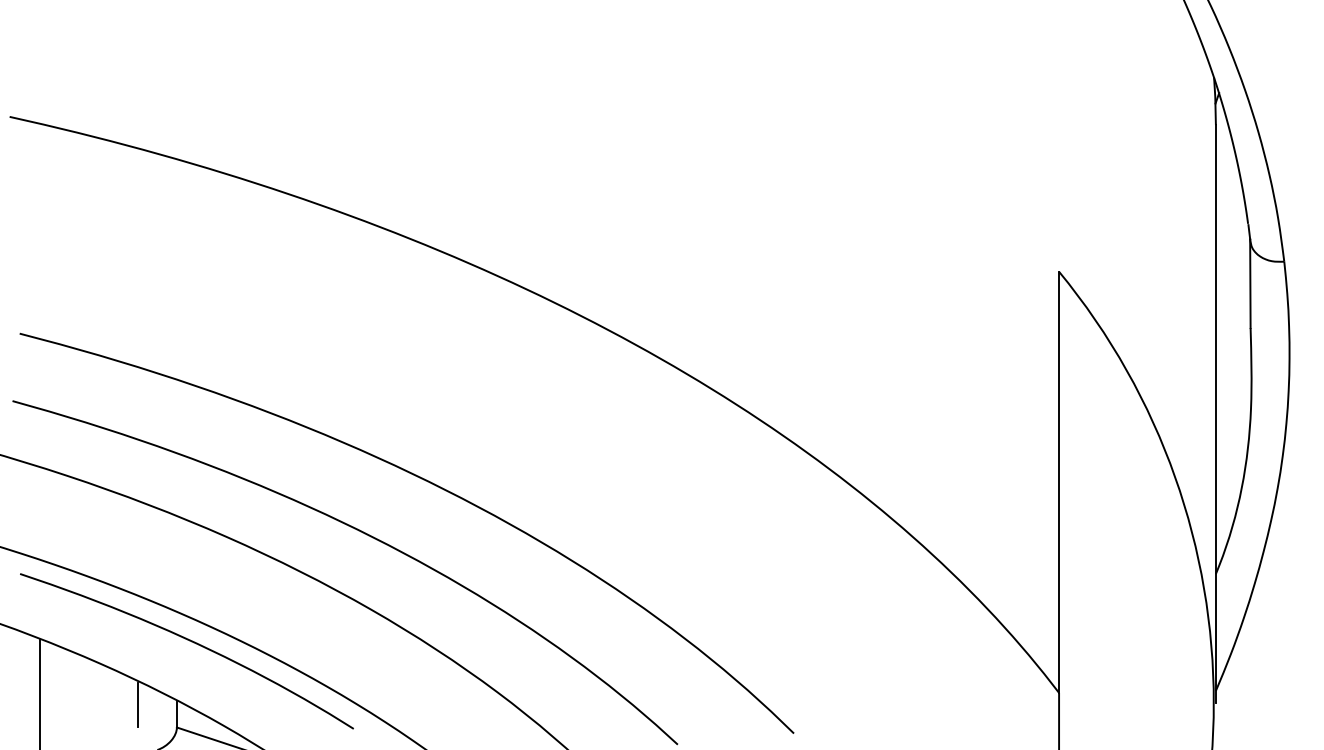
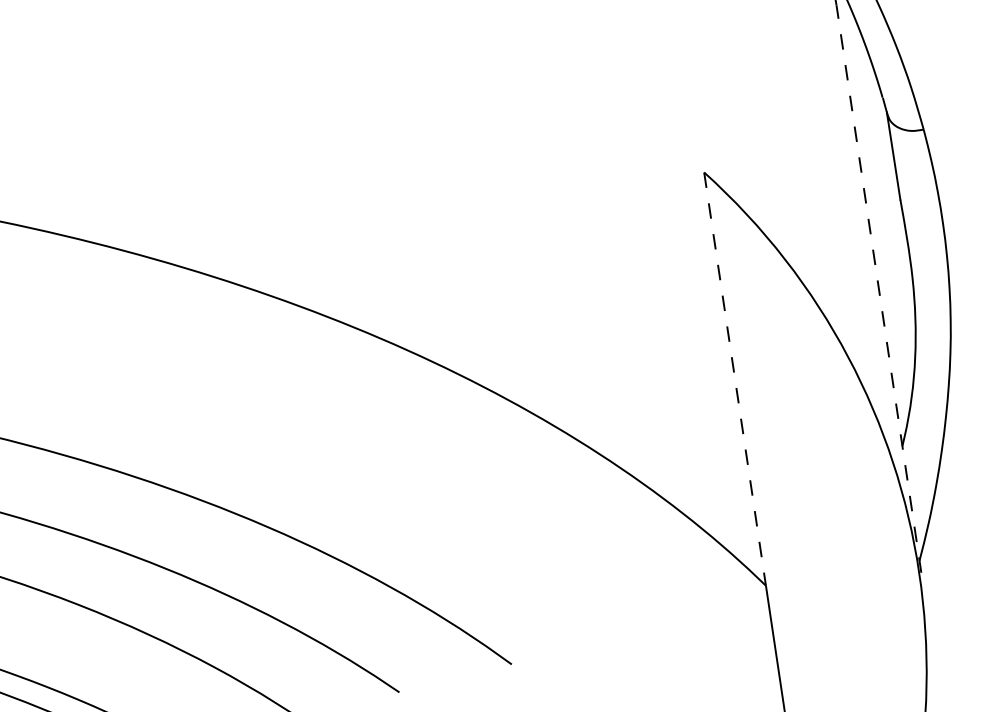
line: (1215, 413) -> (878, 288), solid -> dashed
line: (1059, 482) -> (735, 379), solid -> dashed

